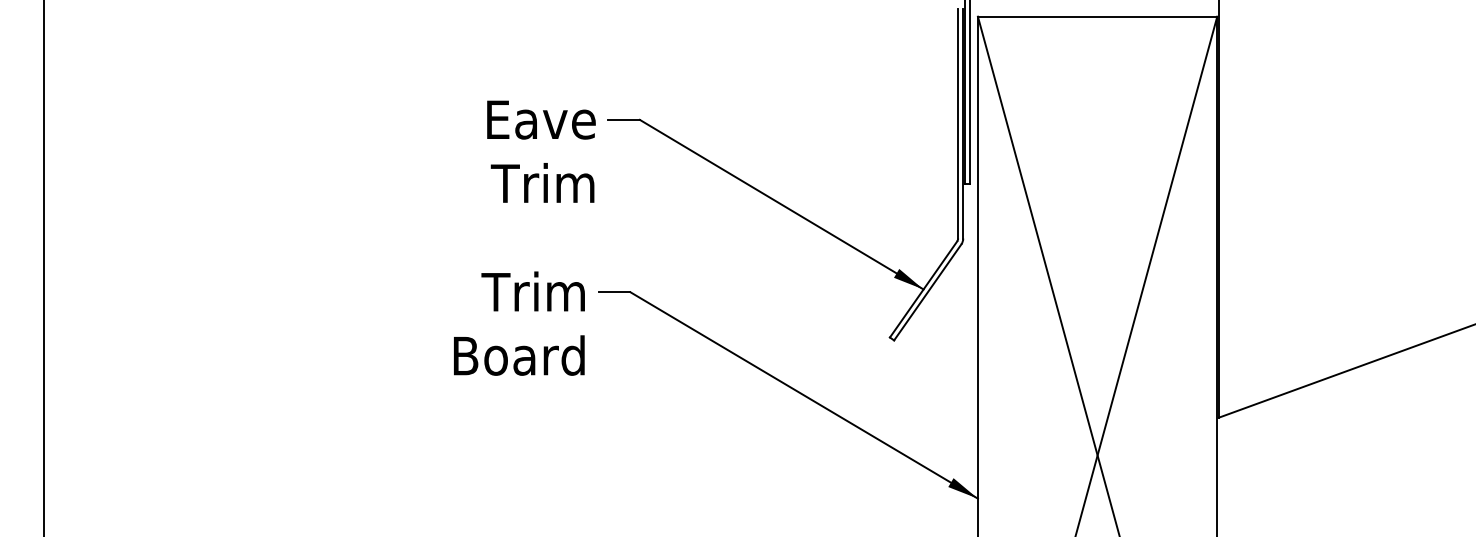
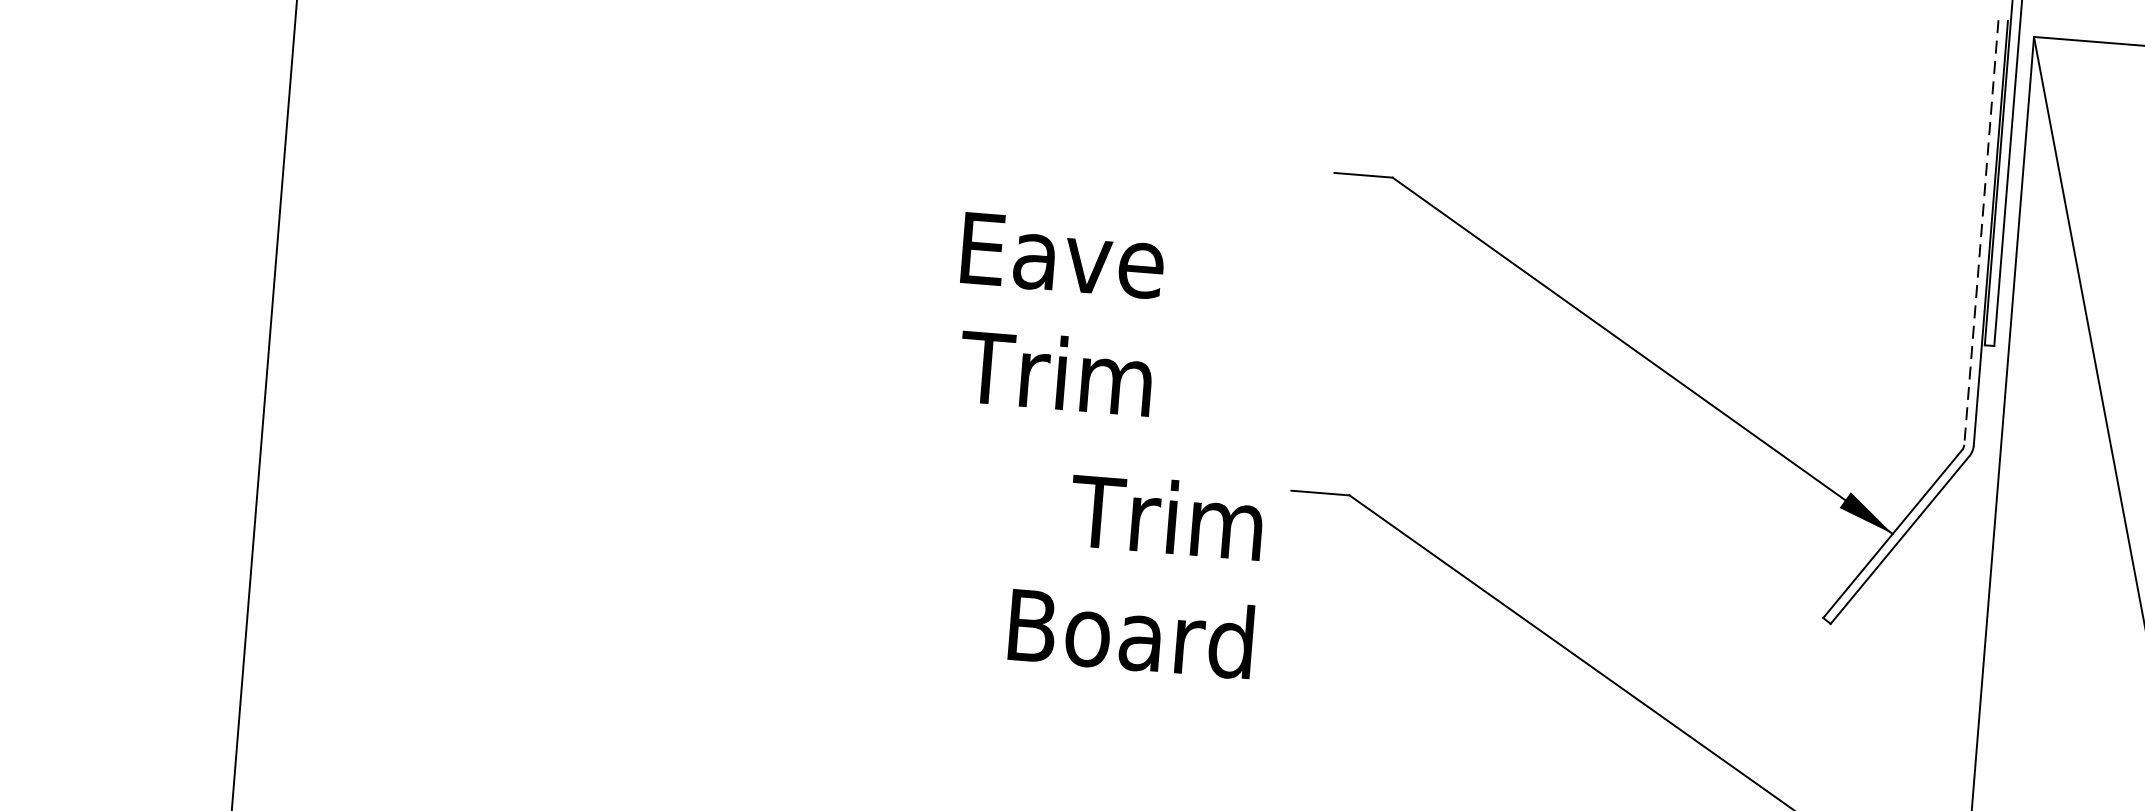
line: (958, 123) -> (1982, 231), solid -> dashed
text: (541, 151) -> (1058, 314), moved
text: (519, 323) -> (1136, 573), moved

